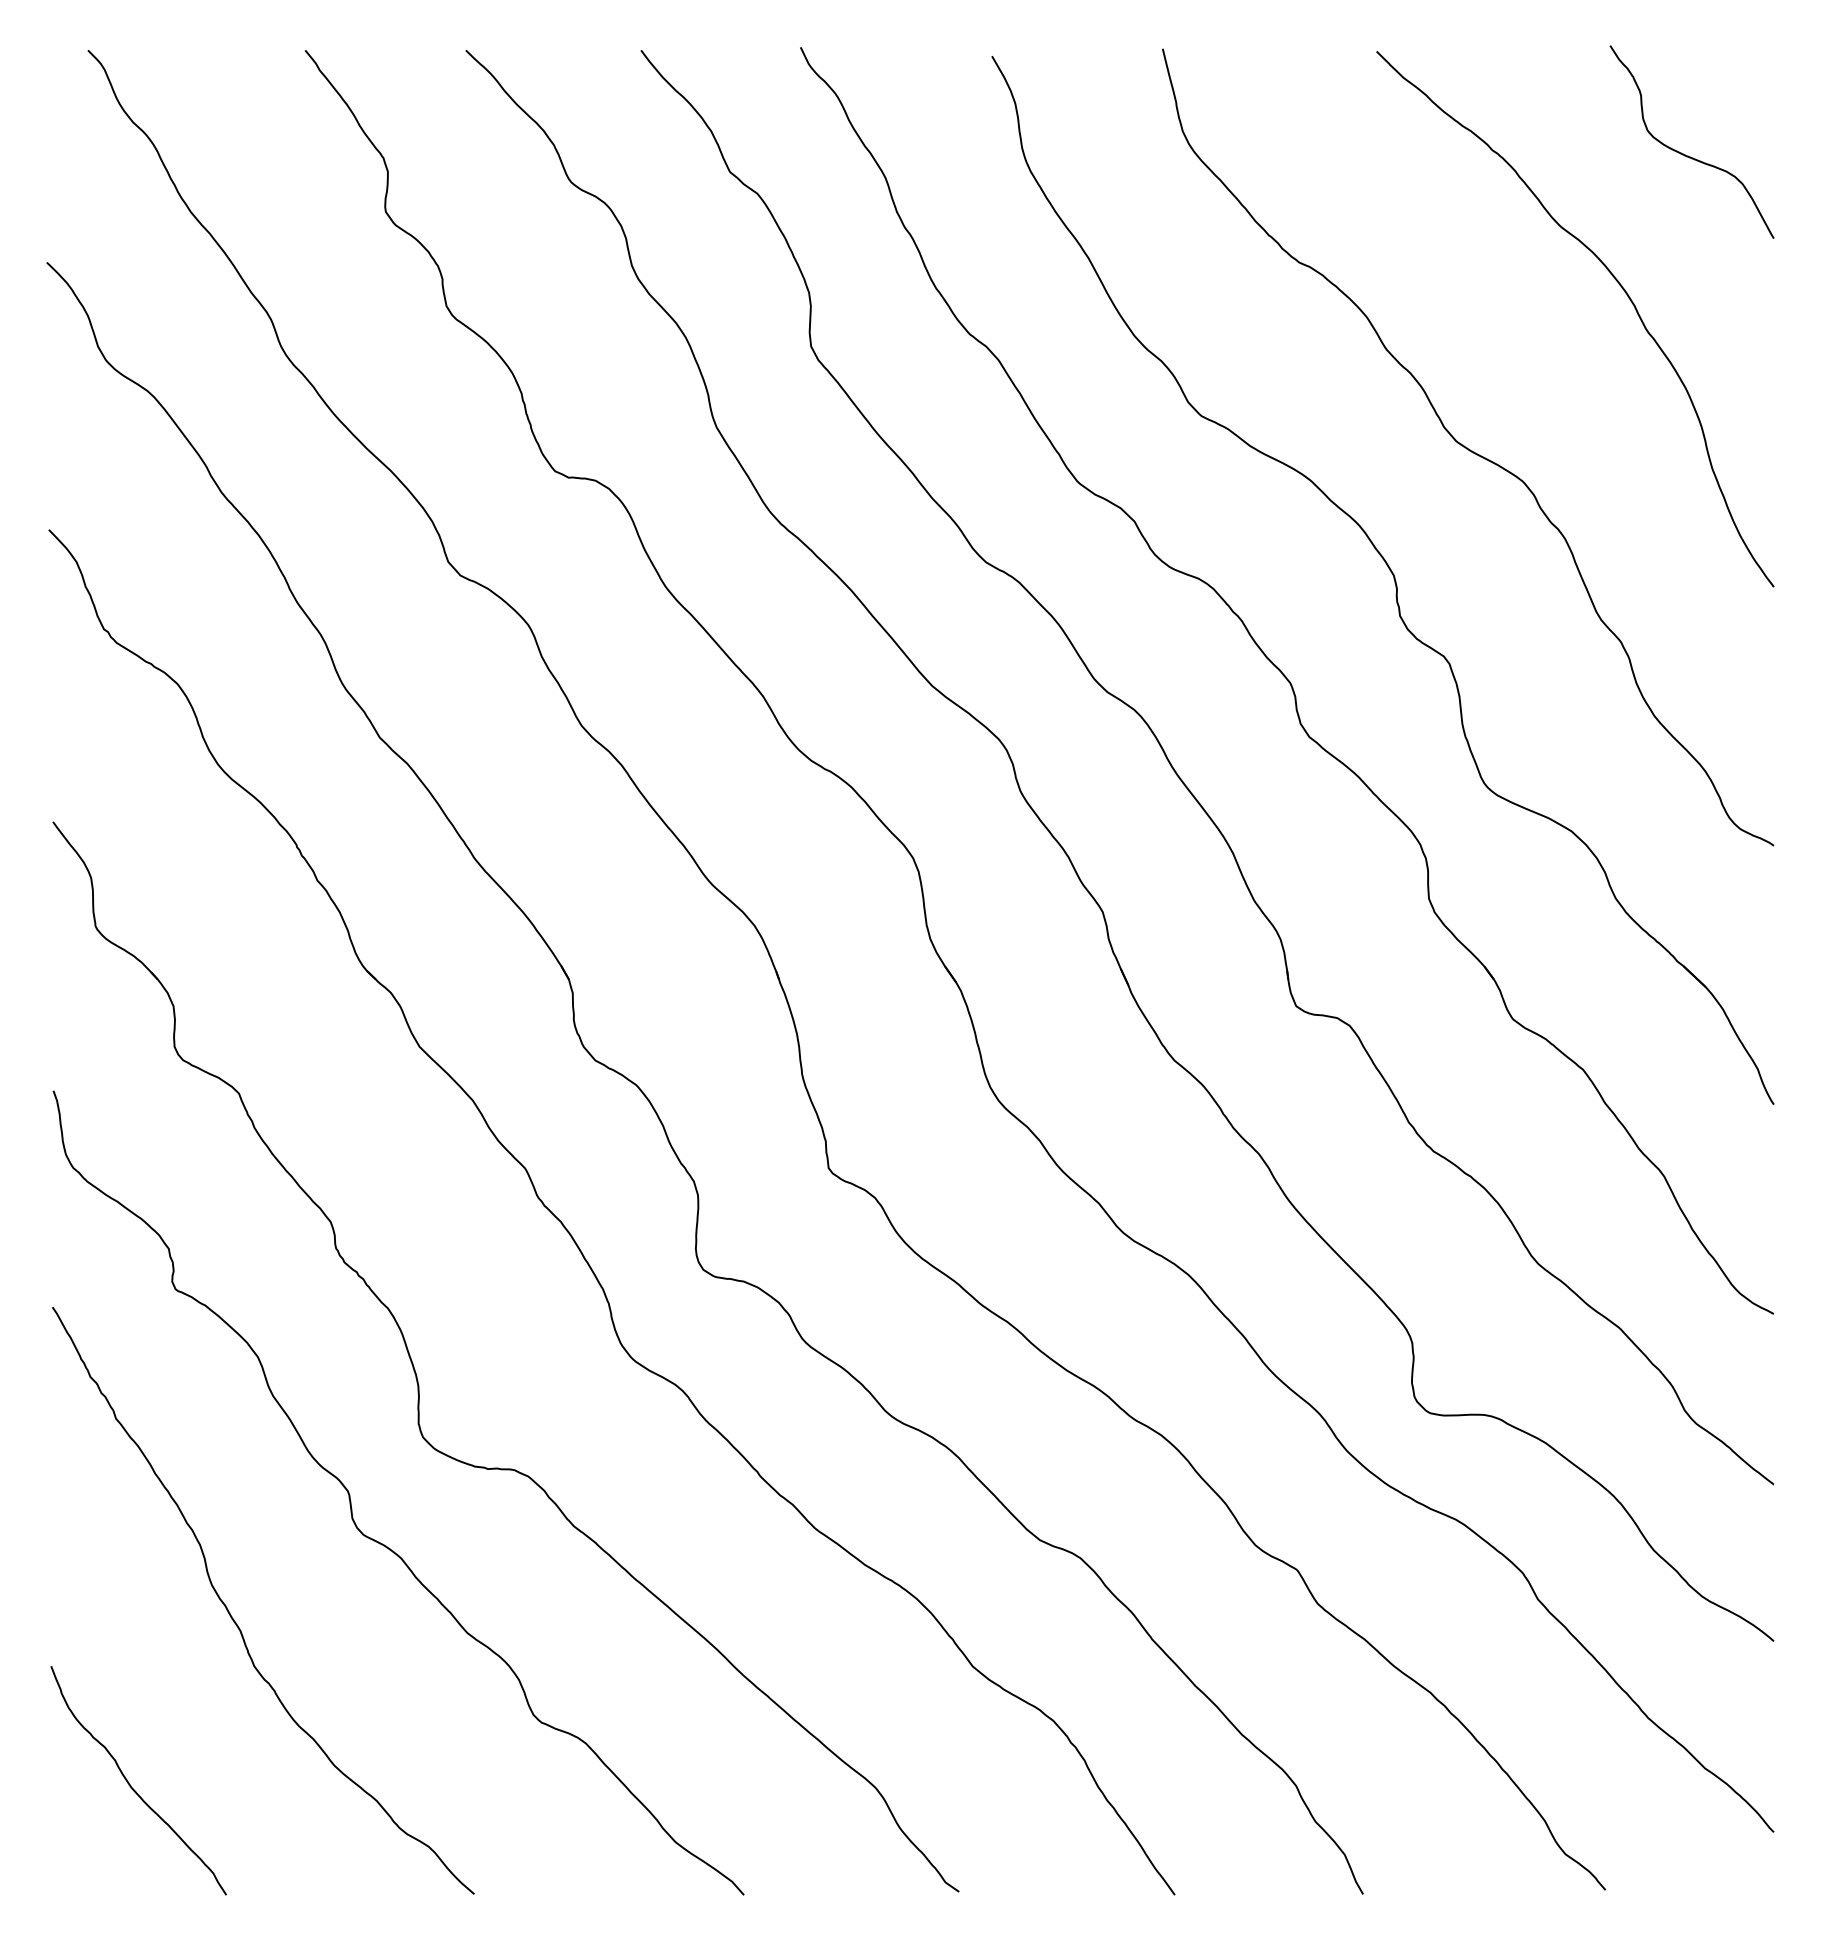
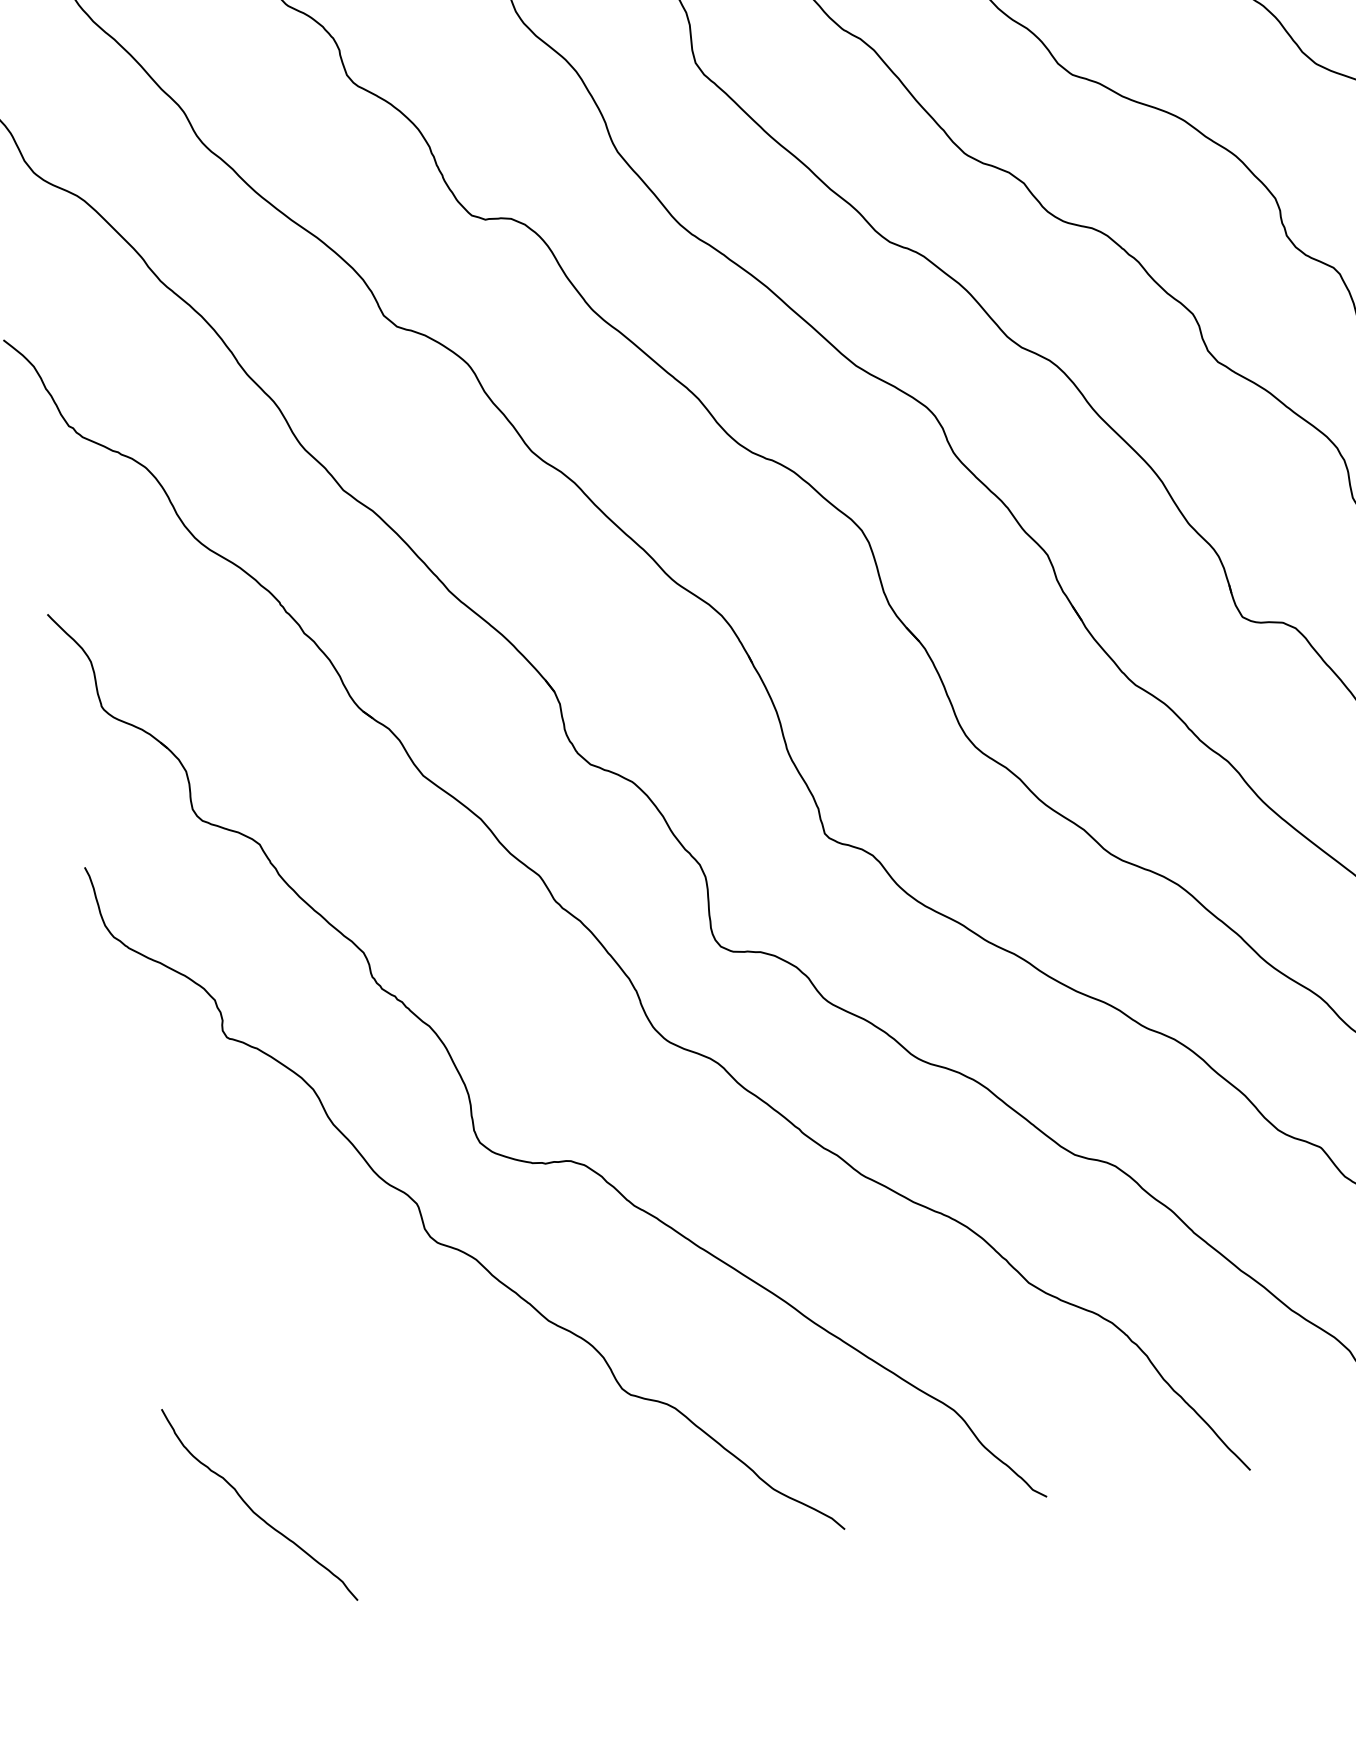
curve: (234, 1619) -> (327, 1340), removed

